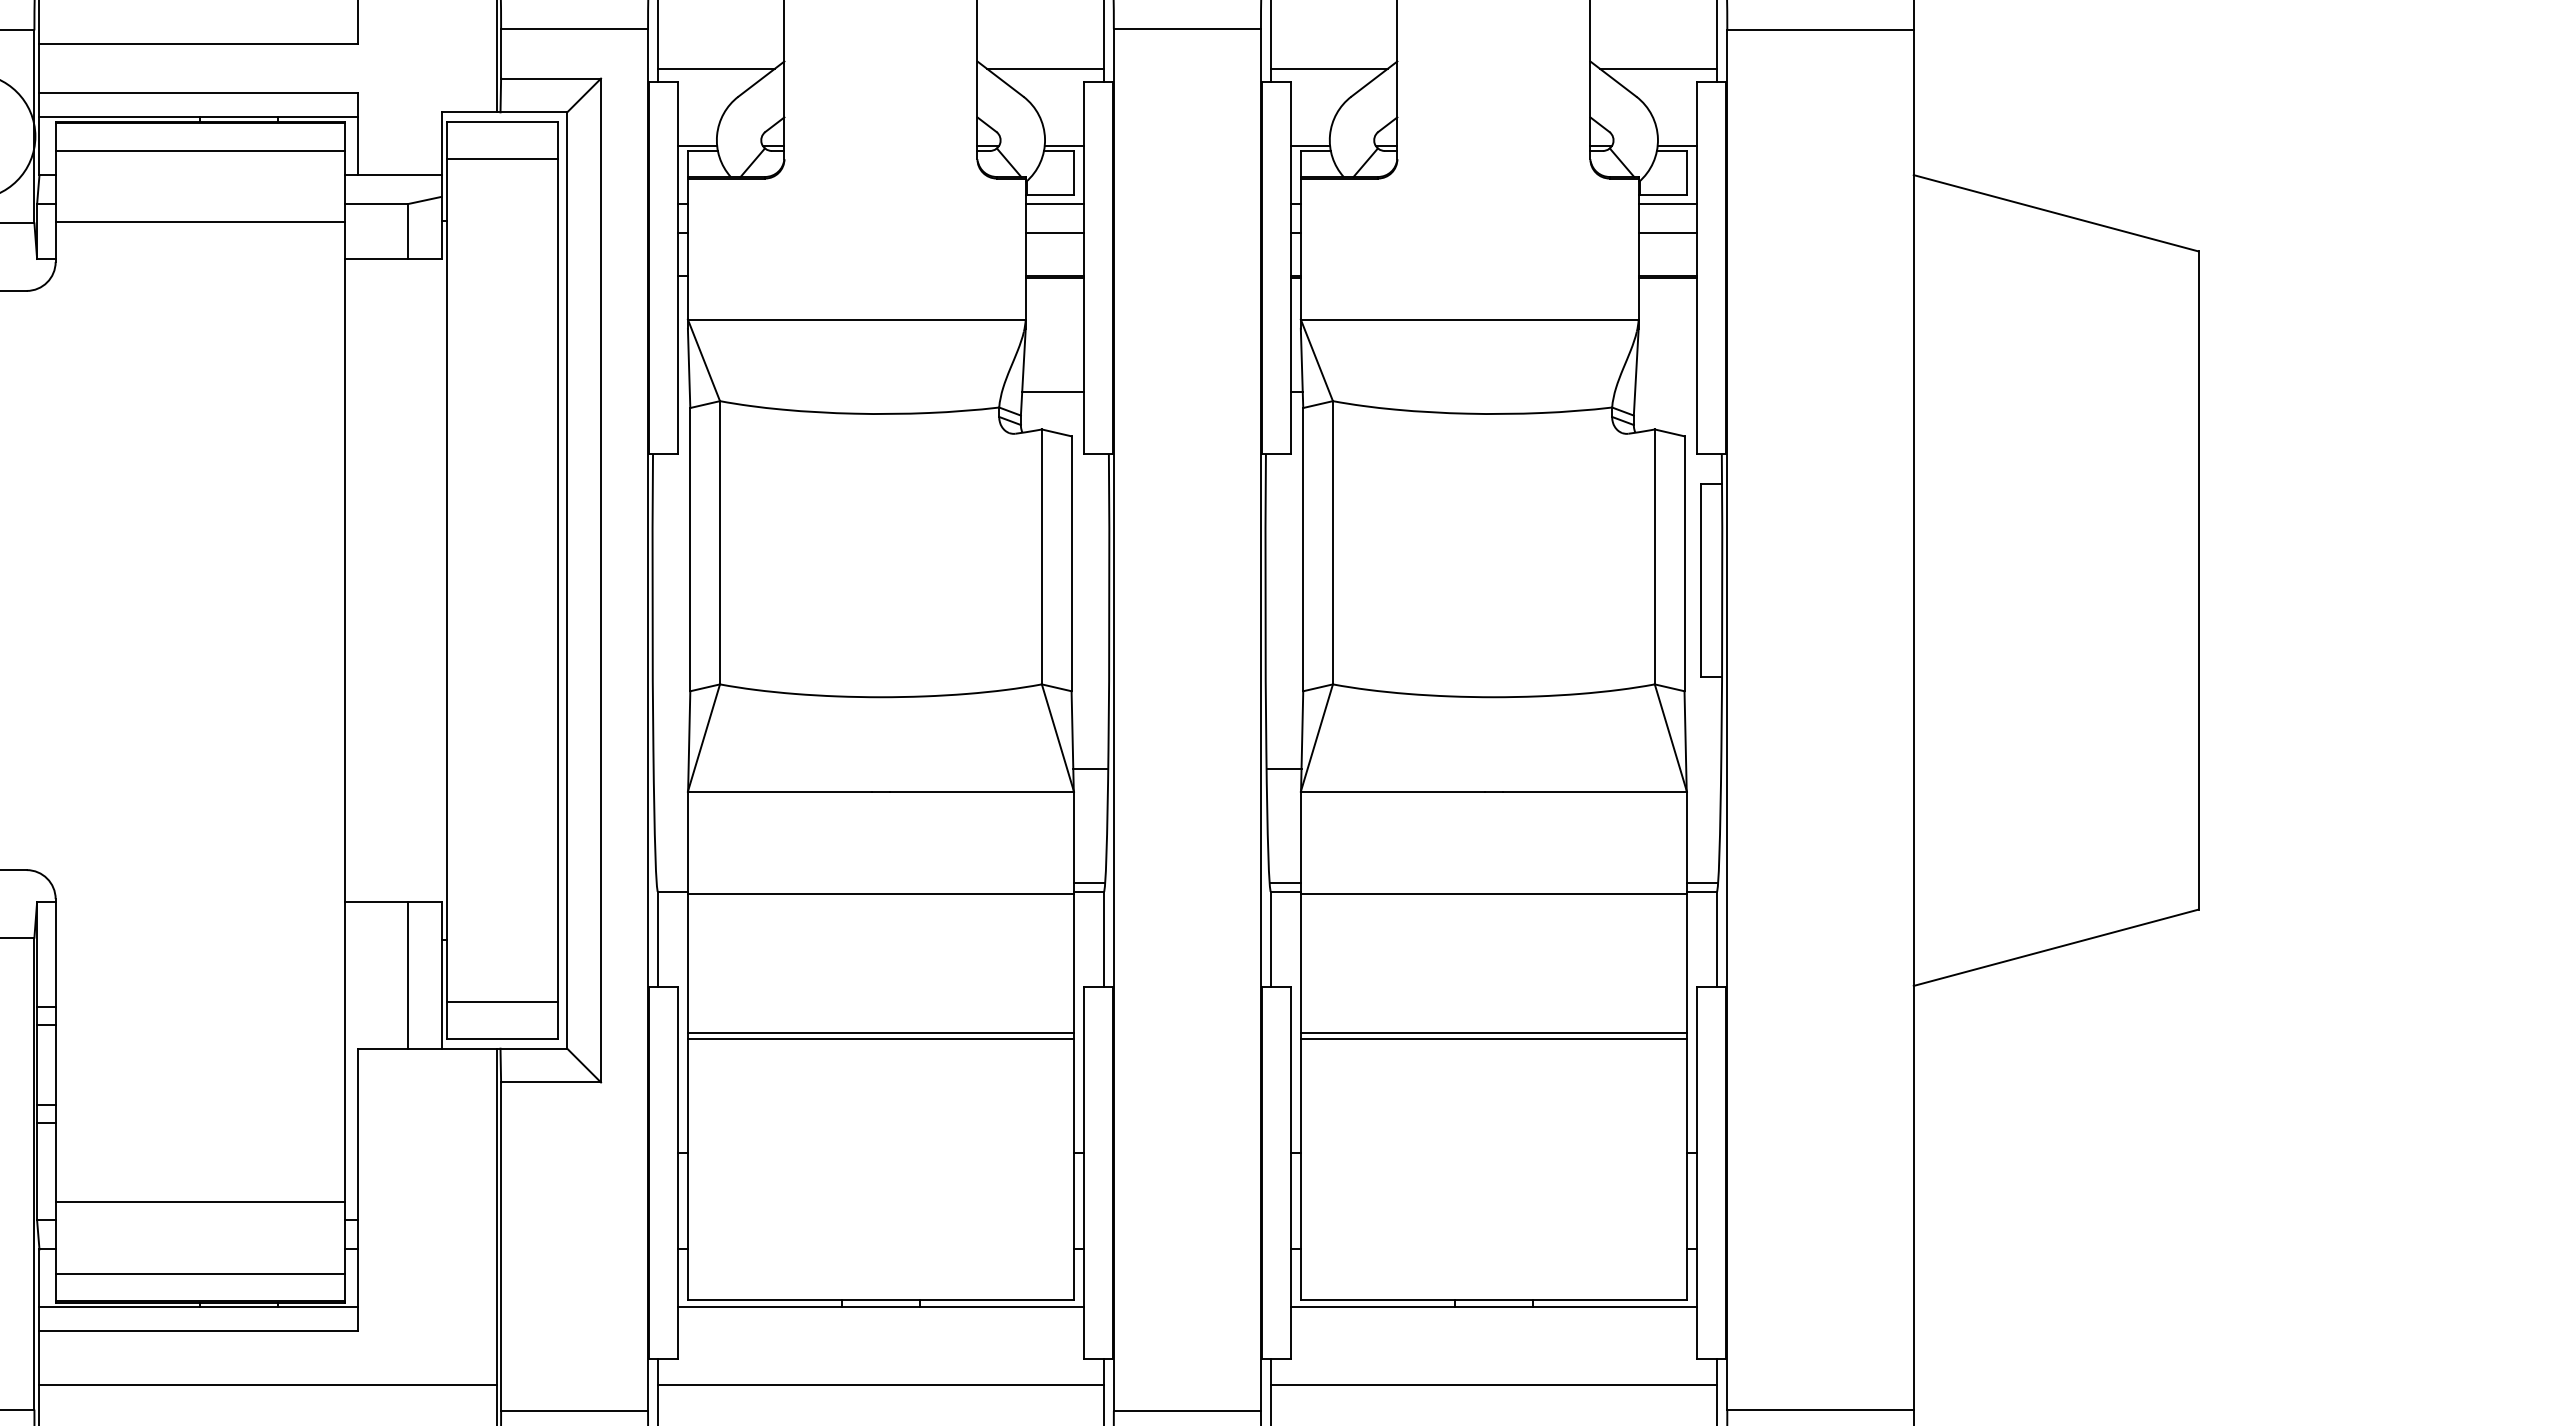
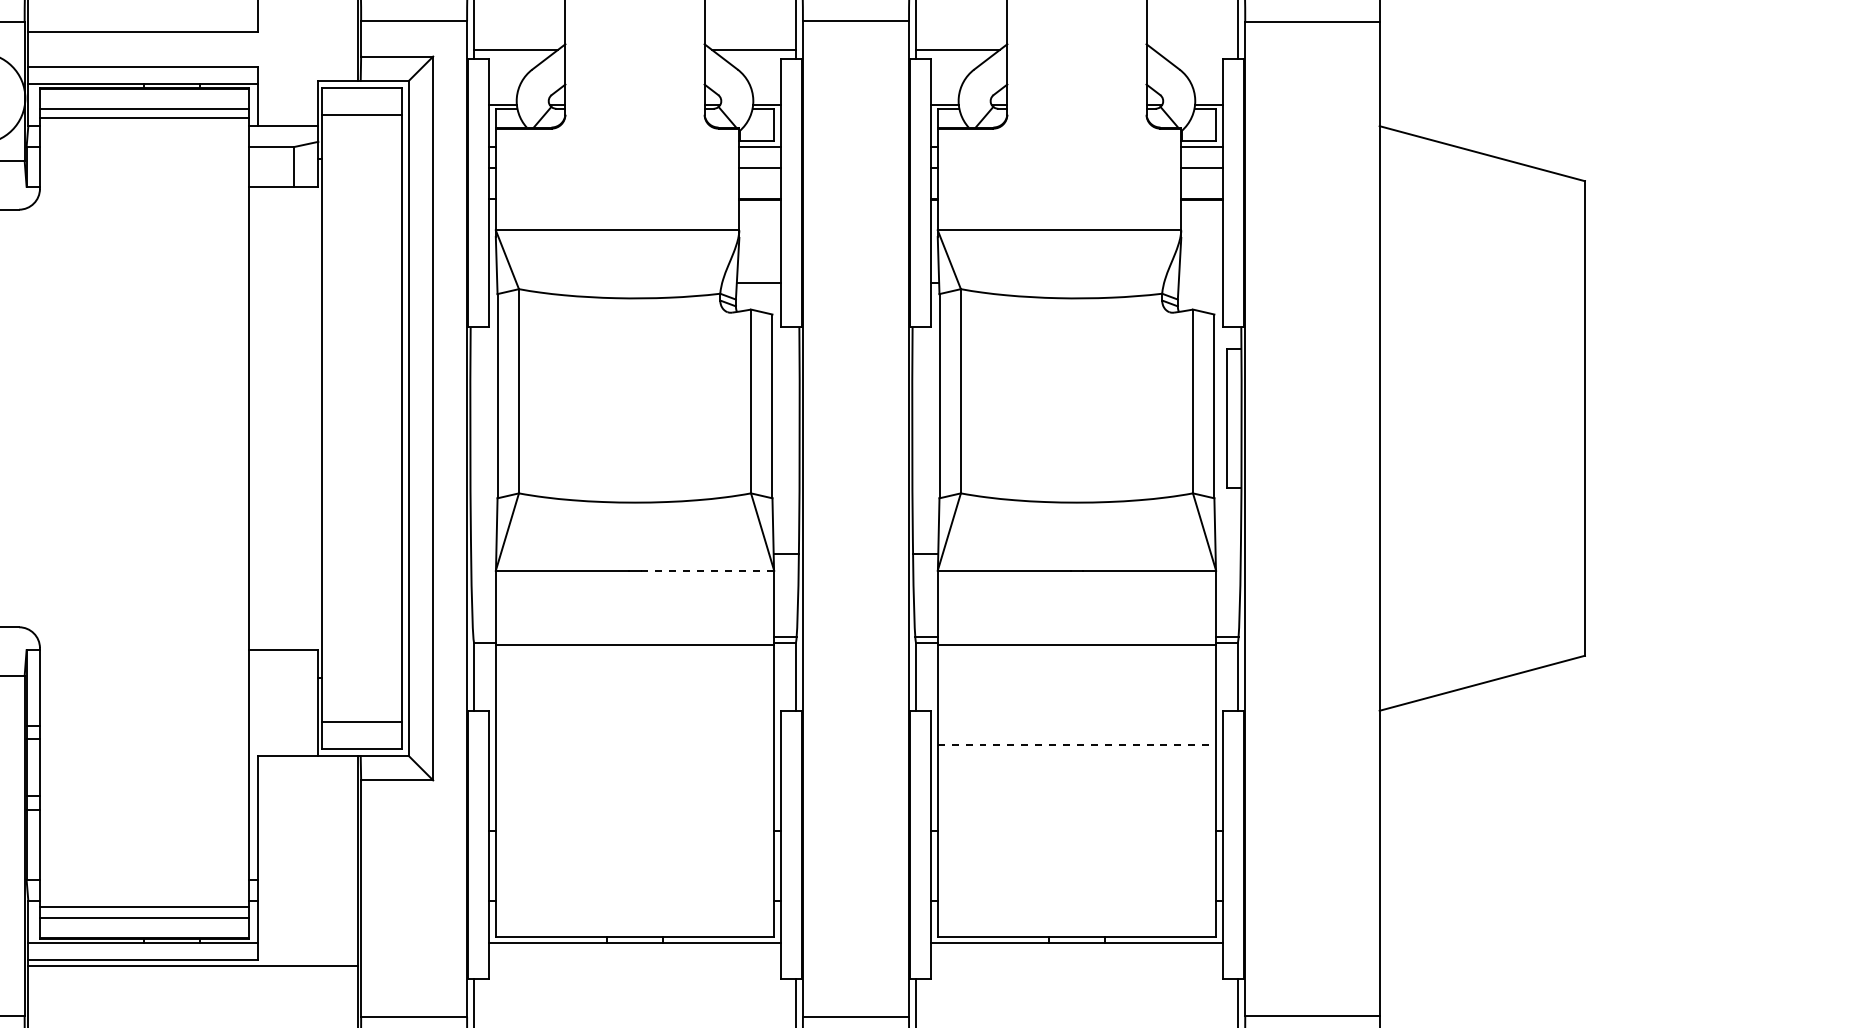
line: (1658, 68) -> (1195, 49), removed
line: (200, 222) -> (144, 117), moved
line: (982, 791) -> (708, 570), solid -> dashed
line: (407, 975) -> (293, 703), removed
line: (880, 1033) -> (634, 745), removed
line: (1494, 1033) -> (1077, 745), solid -> dashed
line: (880, 1039) -> (634, 749), removed
line: (1493, 1039) -> (1076, 749), removed
line: (200, 1202) -> (144, 906), moved
line: (267, 1384) -> (192, 965), moved
line: (880, 1384) -> (634, 998), removed
line: (1493, 1384) -> (1076, 998), removed

